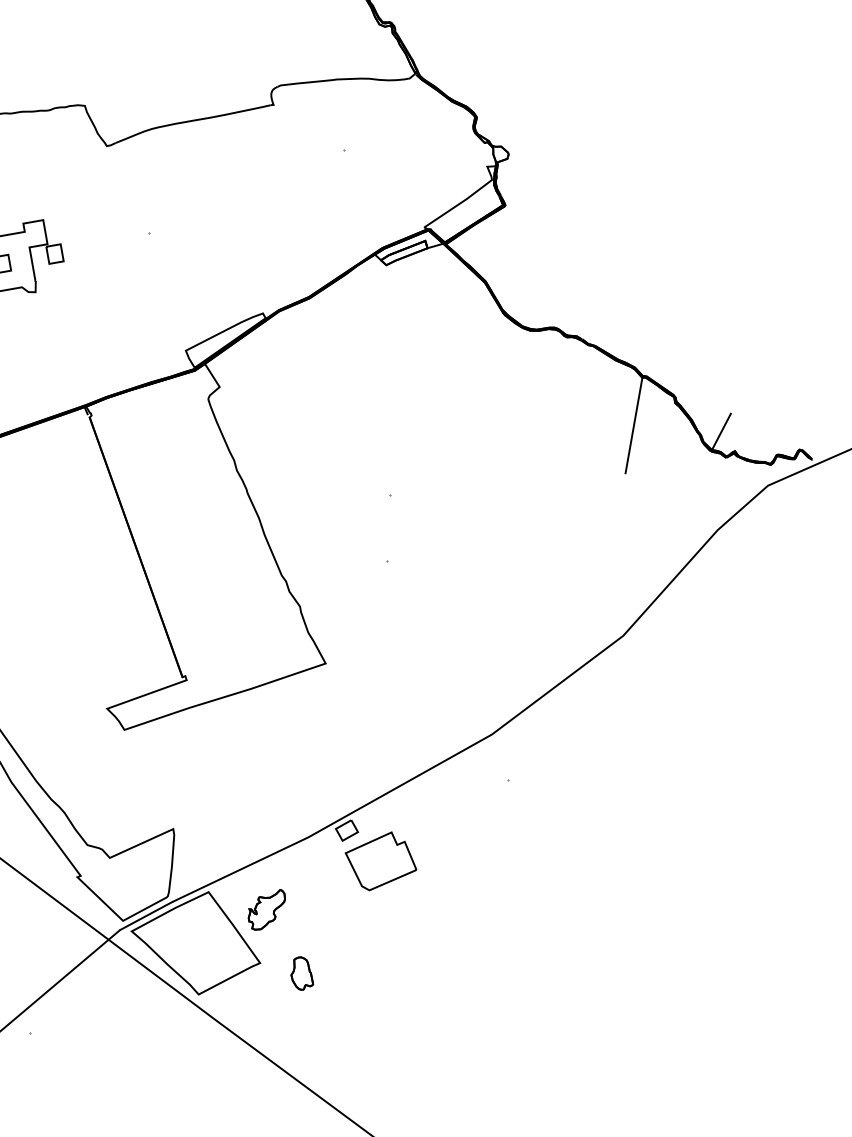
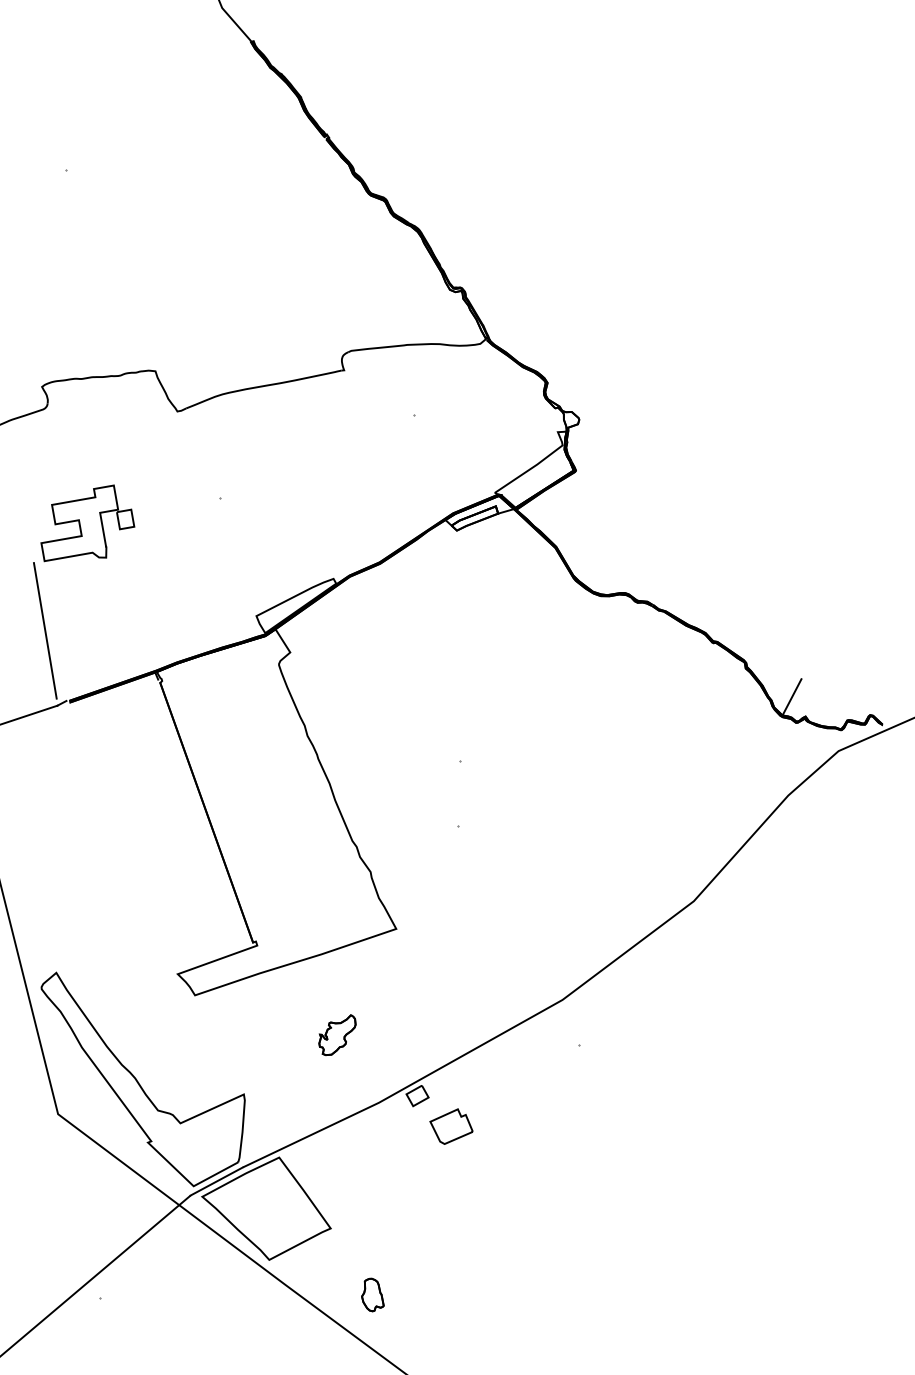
line: (633, 425) -> (704, 690), removed
part: (380, 861) -> (451, 1126), size x0.6
part: (266, 910) -> (337, 1035), moved
part: (301, 973) -> (372, 1294), moved

